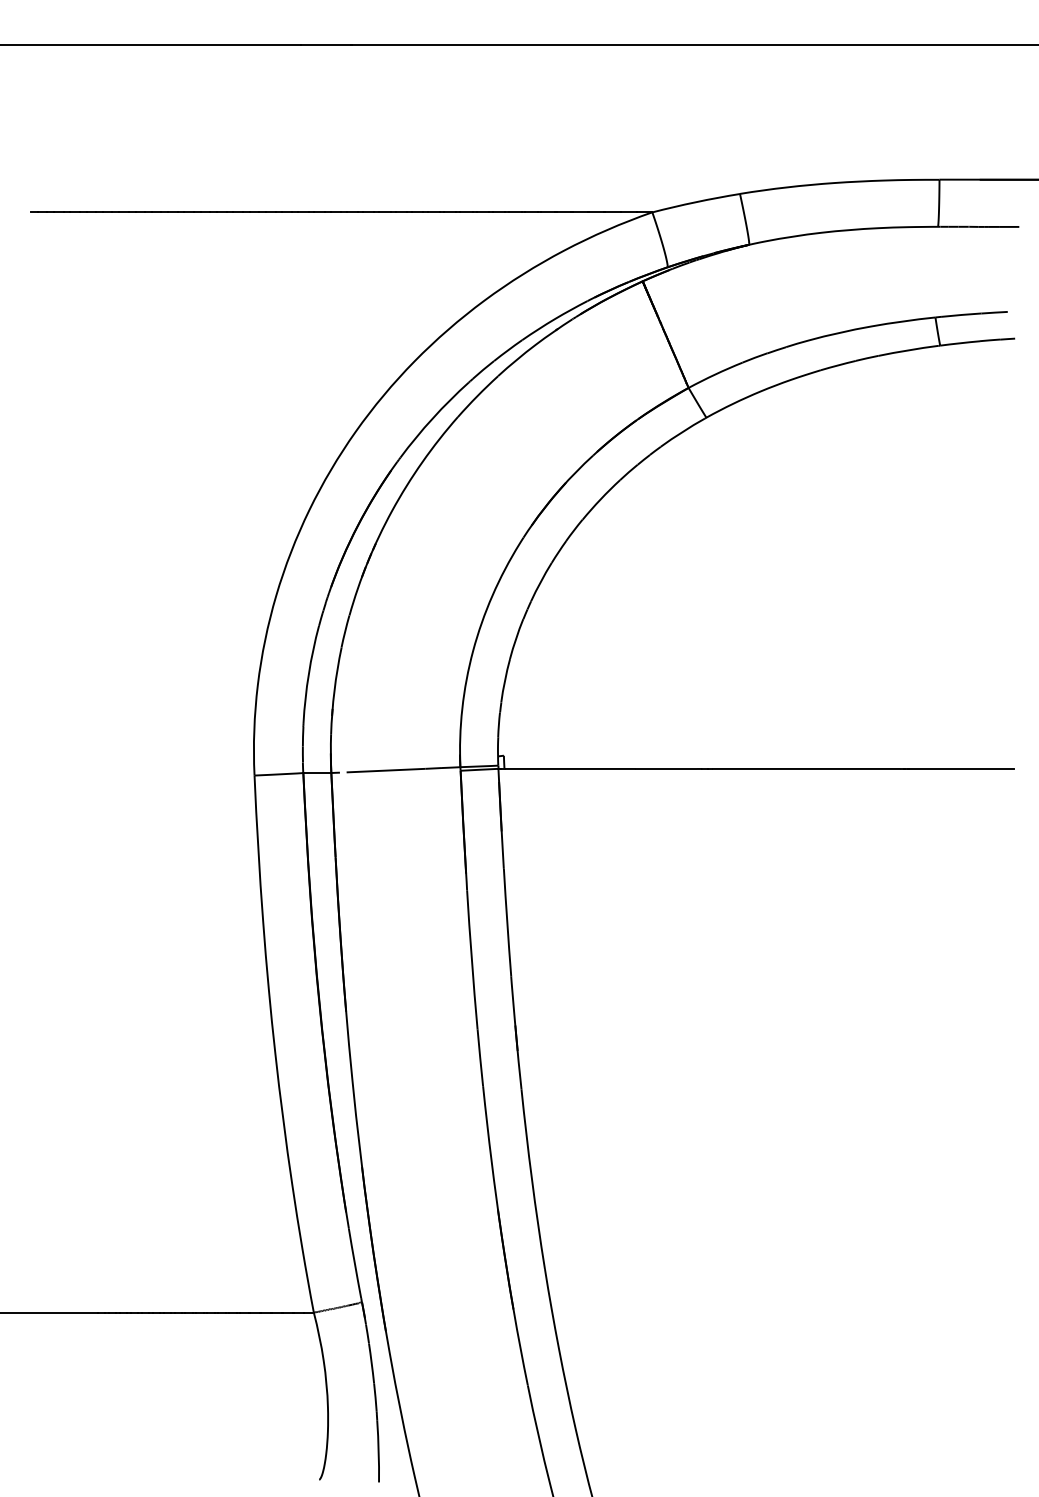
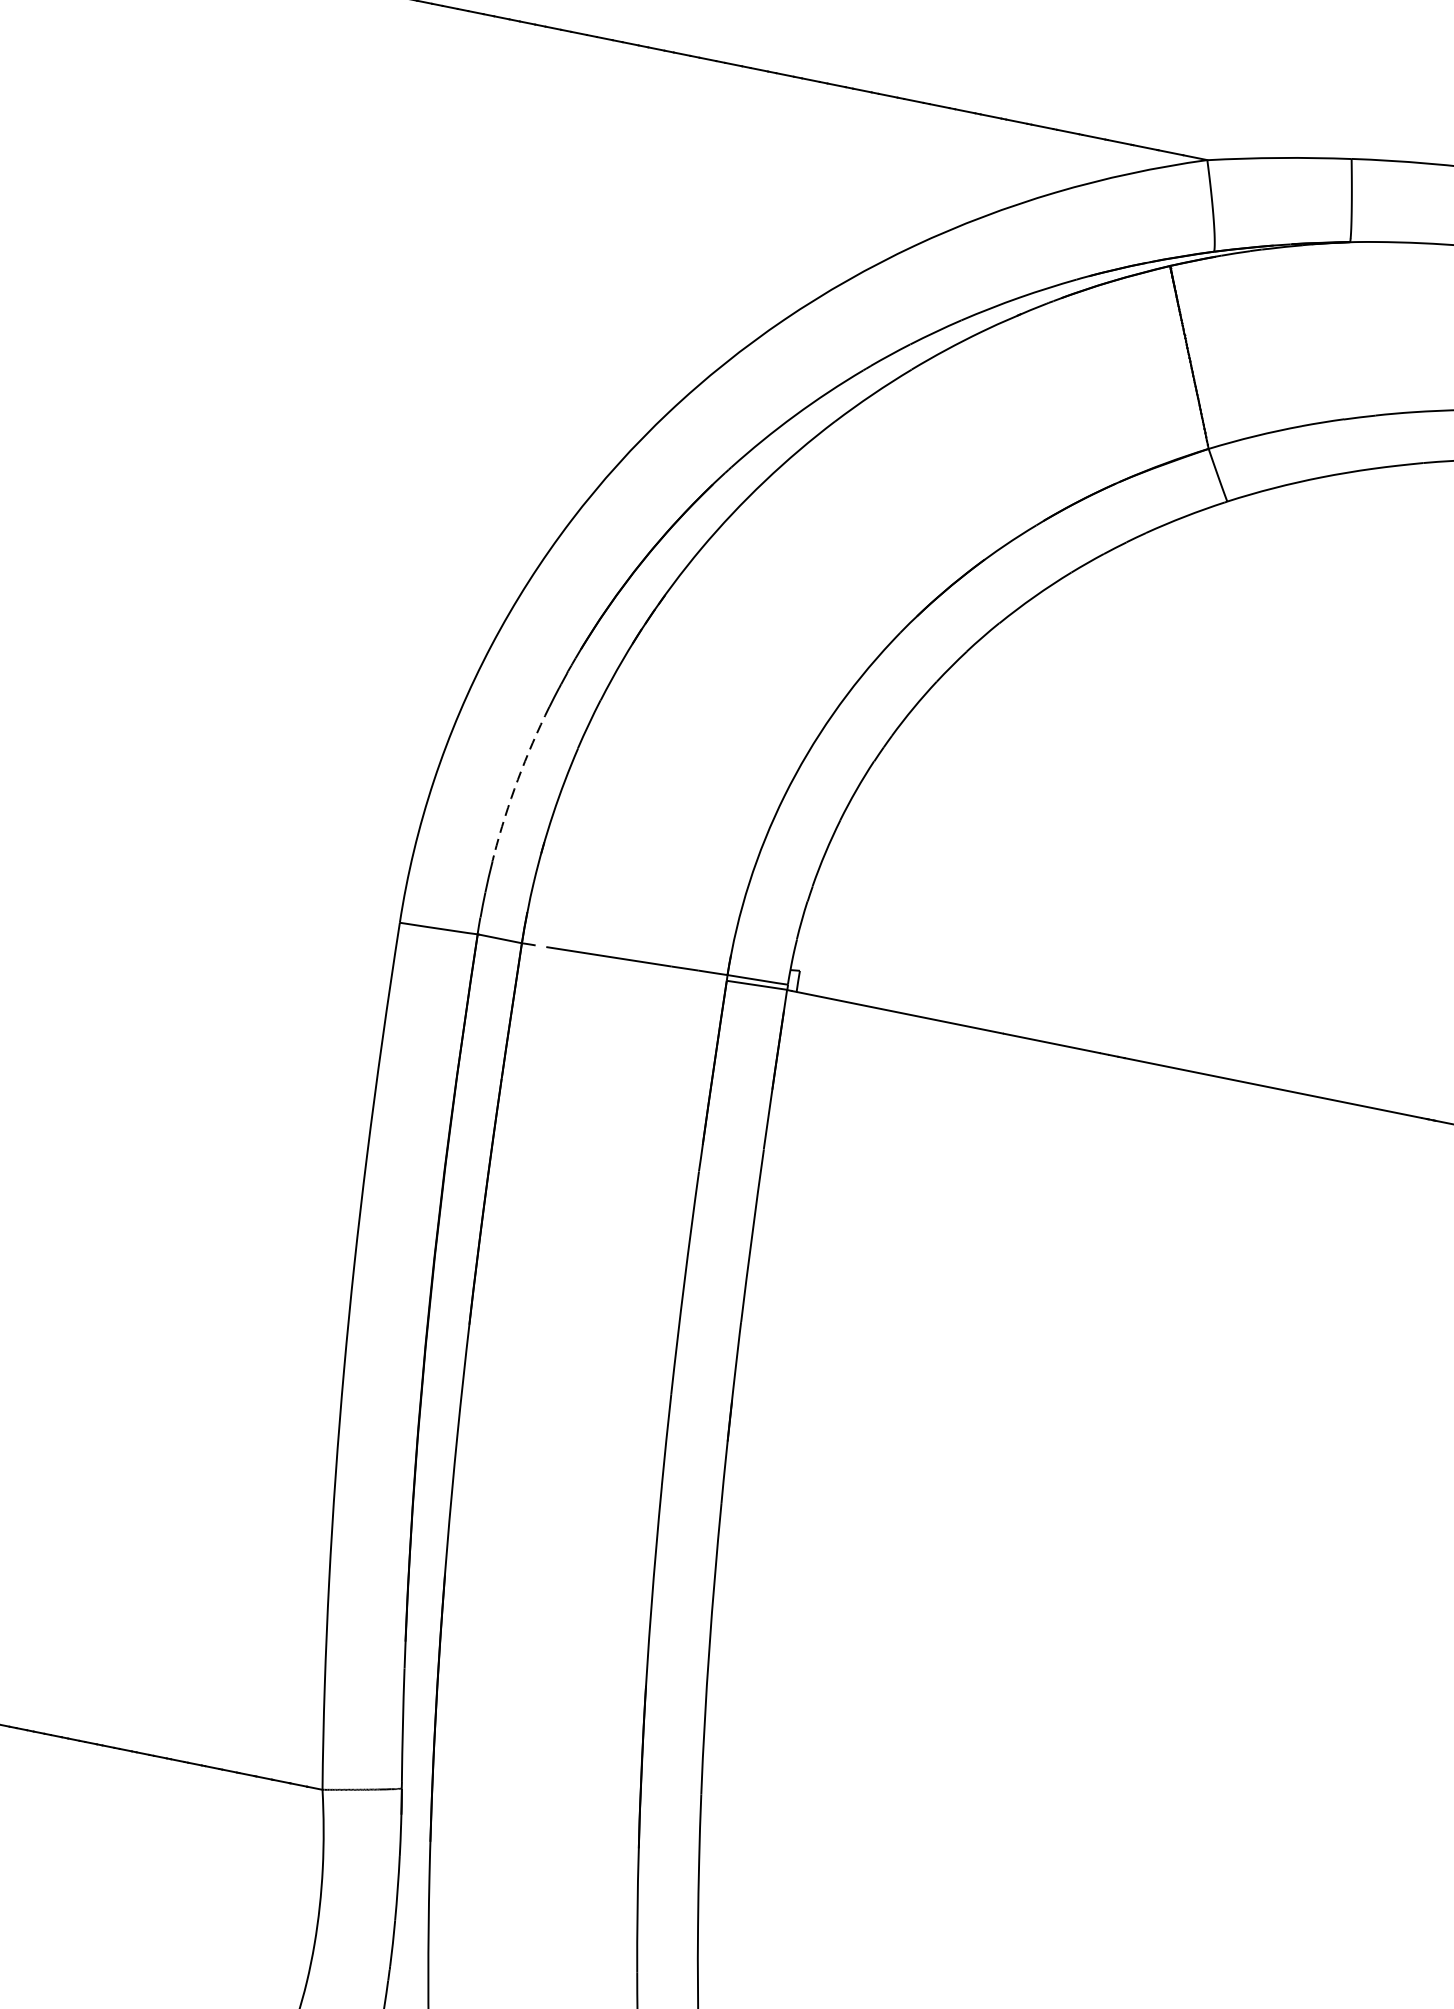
arc: (308, 674) -> (517, 780), solid -> dashed

